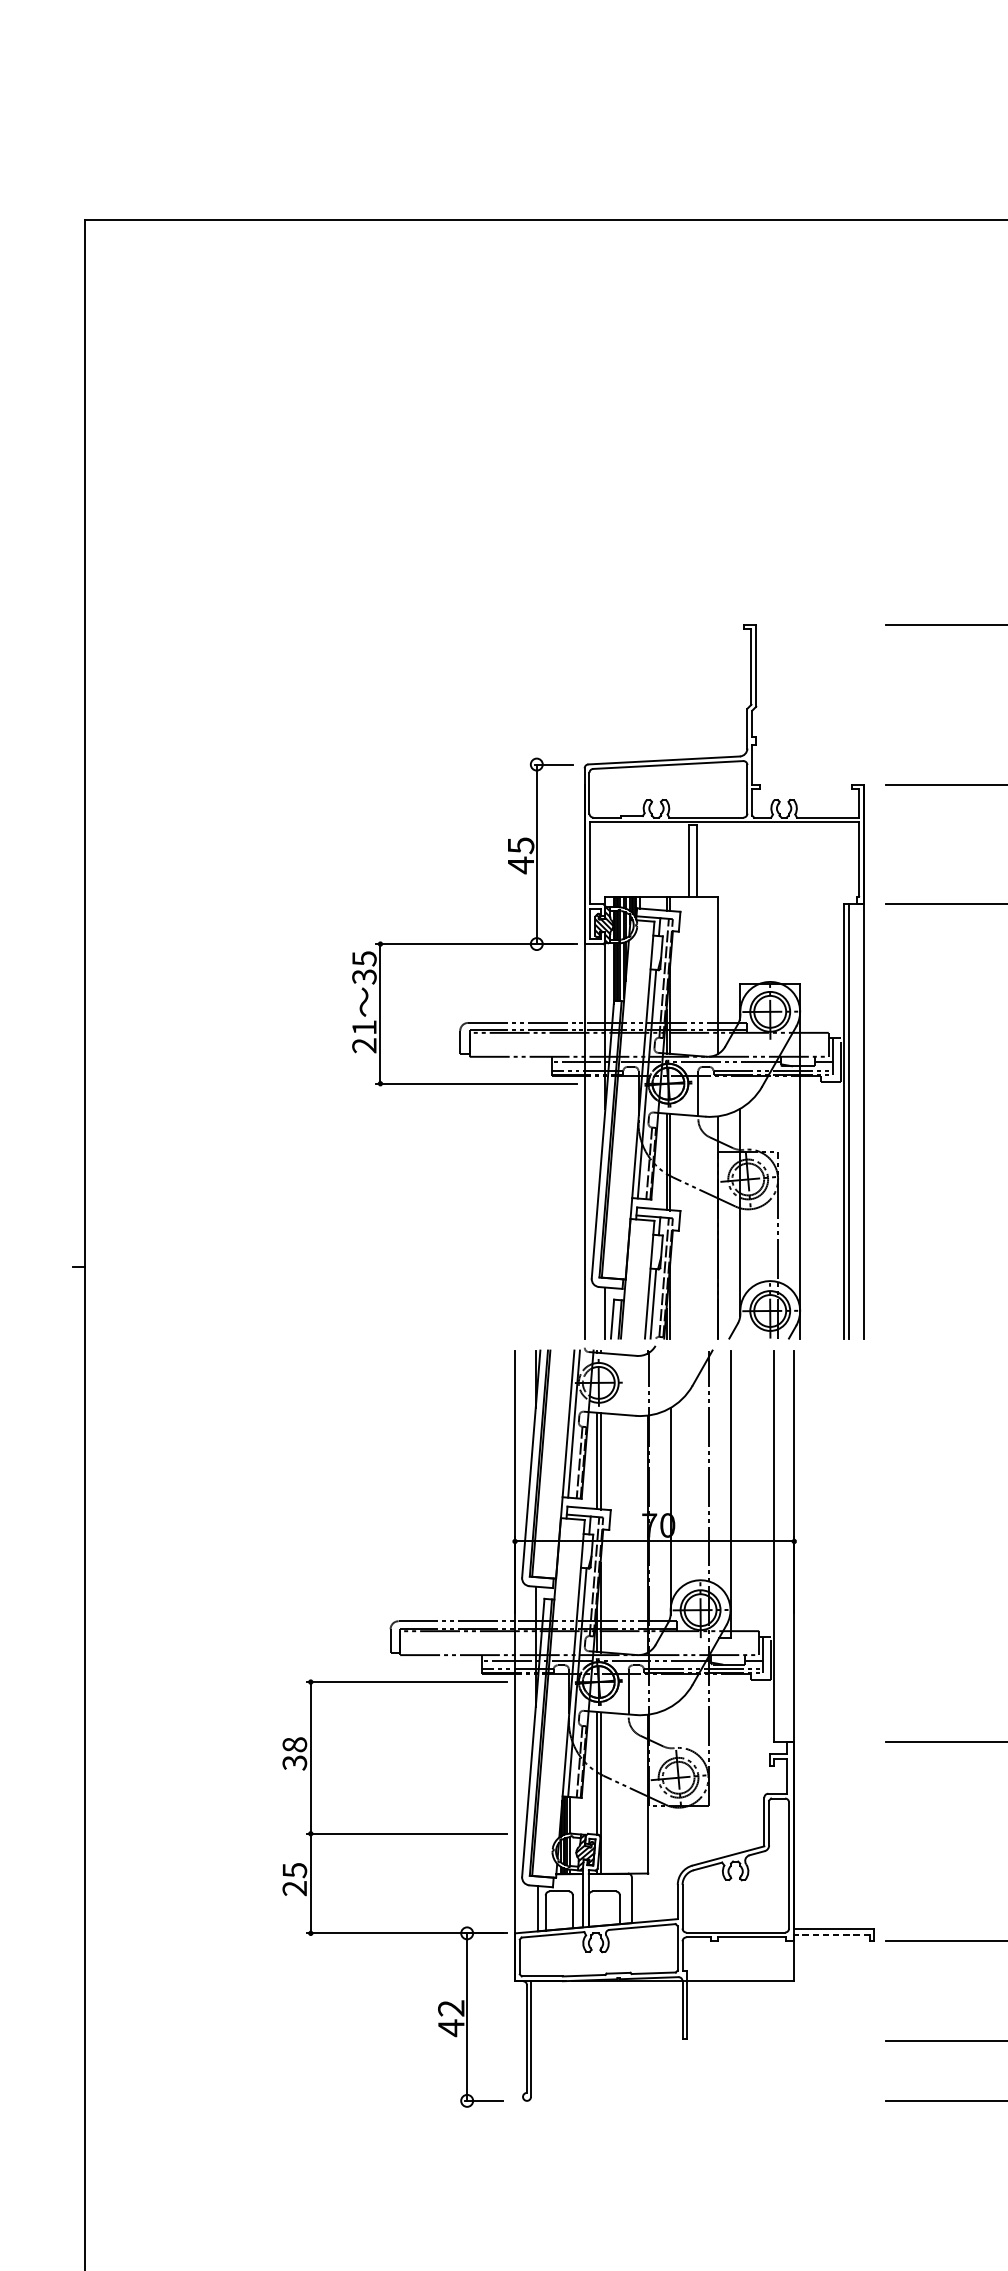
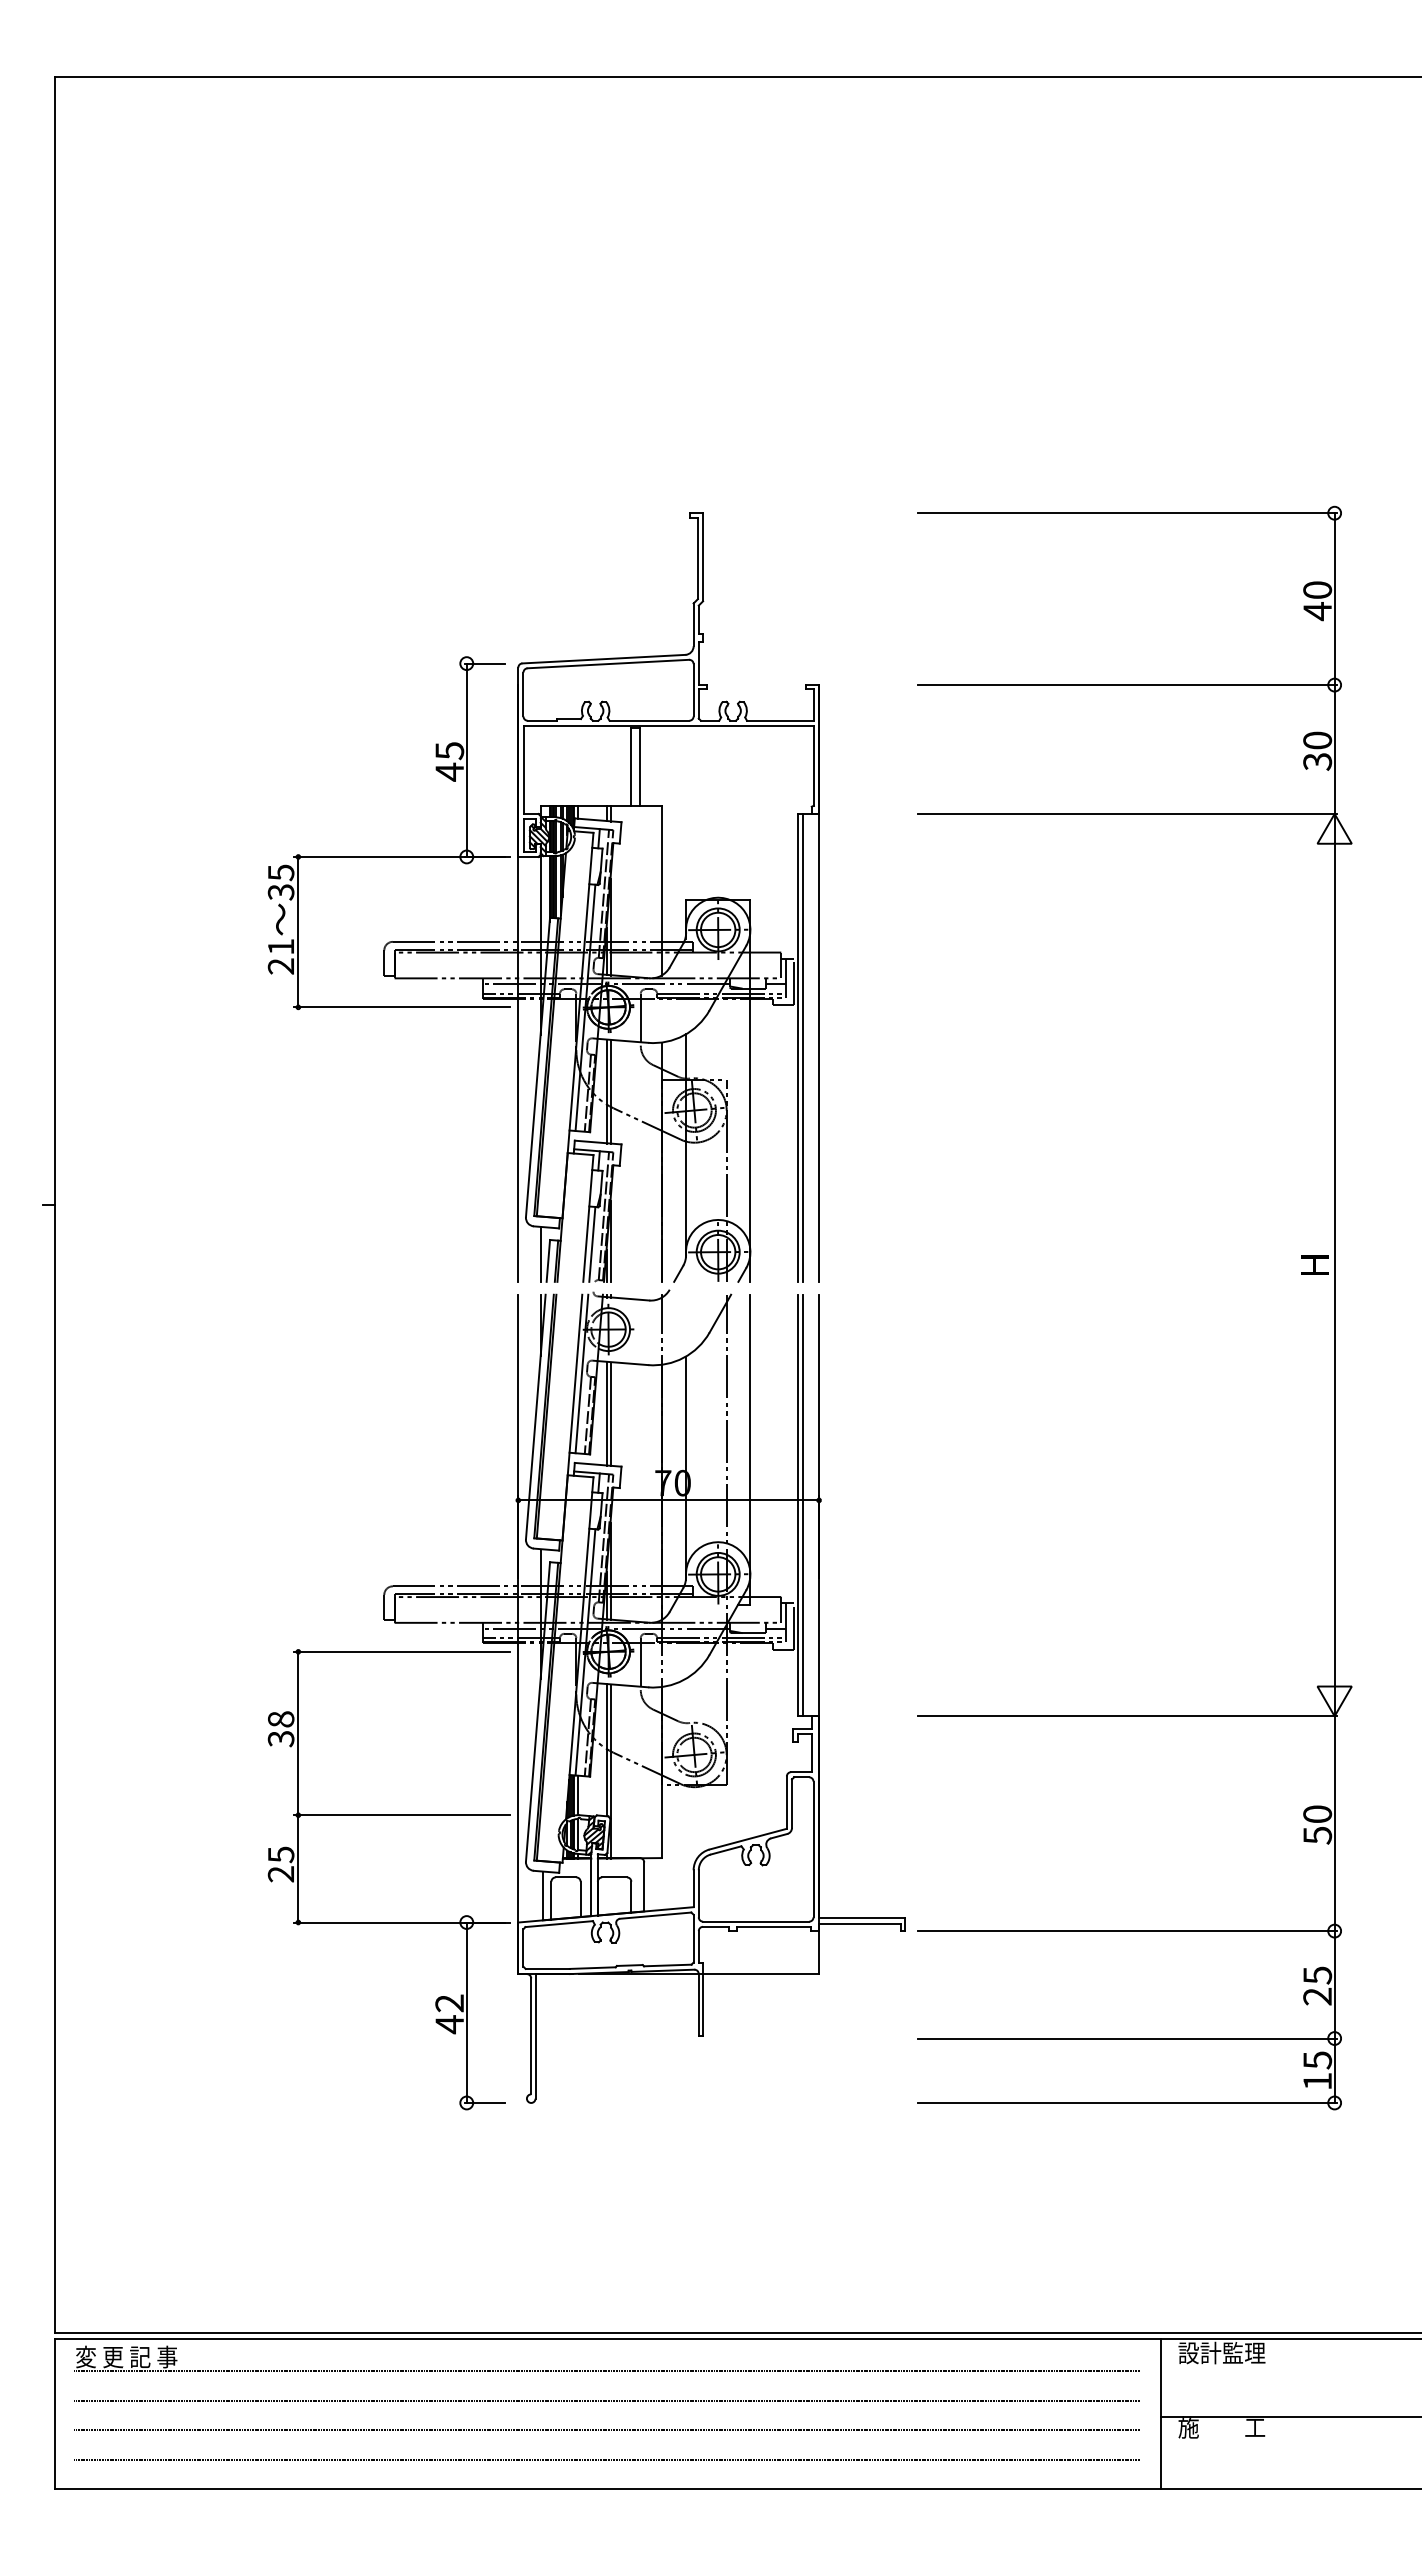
part: (608, 981) -> (543, 897), moved
line: (778, 1546) -> (802, 1505), added
line: (831, 1935) -> (859, 1924), dashed -> solid

